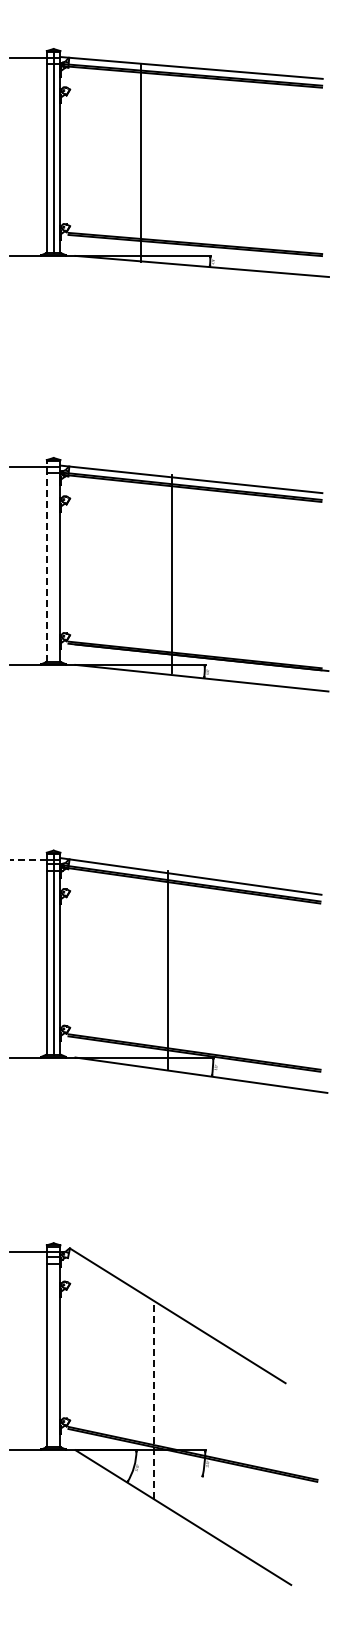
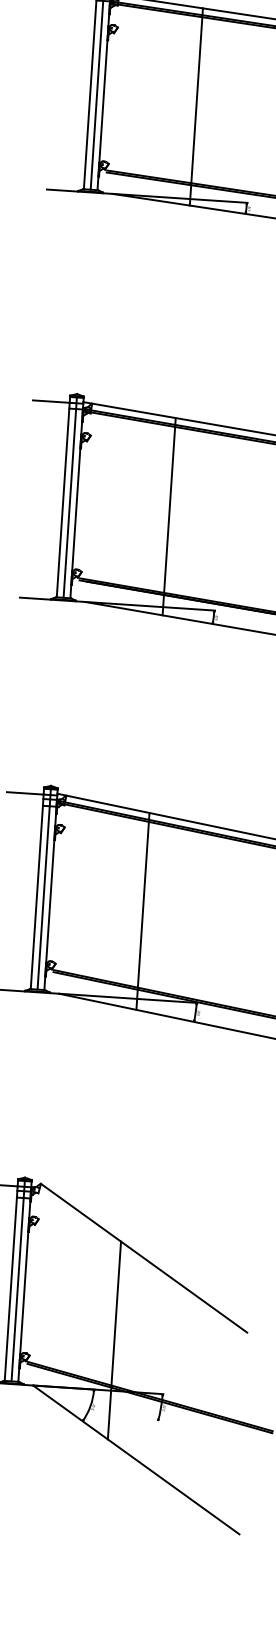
line: (140, 163) -> (196, 106), moved
line: (46, 561) -> (63, 496), dashed -> solid
line: (53, 561) -> (70, 497), added
line: (171, 574) -> (169, 516), moved
line: (27, 859) -> (24, 792), dashed -> solid
line: (167, 969) -> (142, 911), moved
line: (53, 1346) -> (18, 1280), added
line: (153, 1399) -> (114, 1340), dashed -> solid

